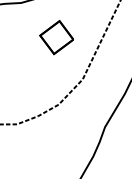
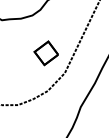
part: (55, 37) -> (45, 53), moved

